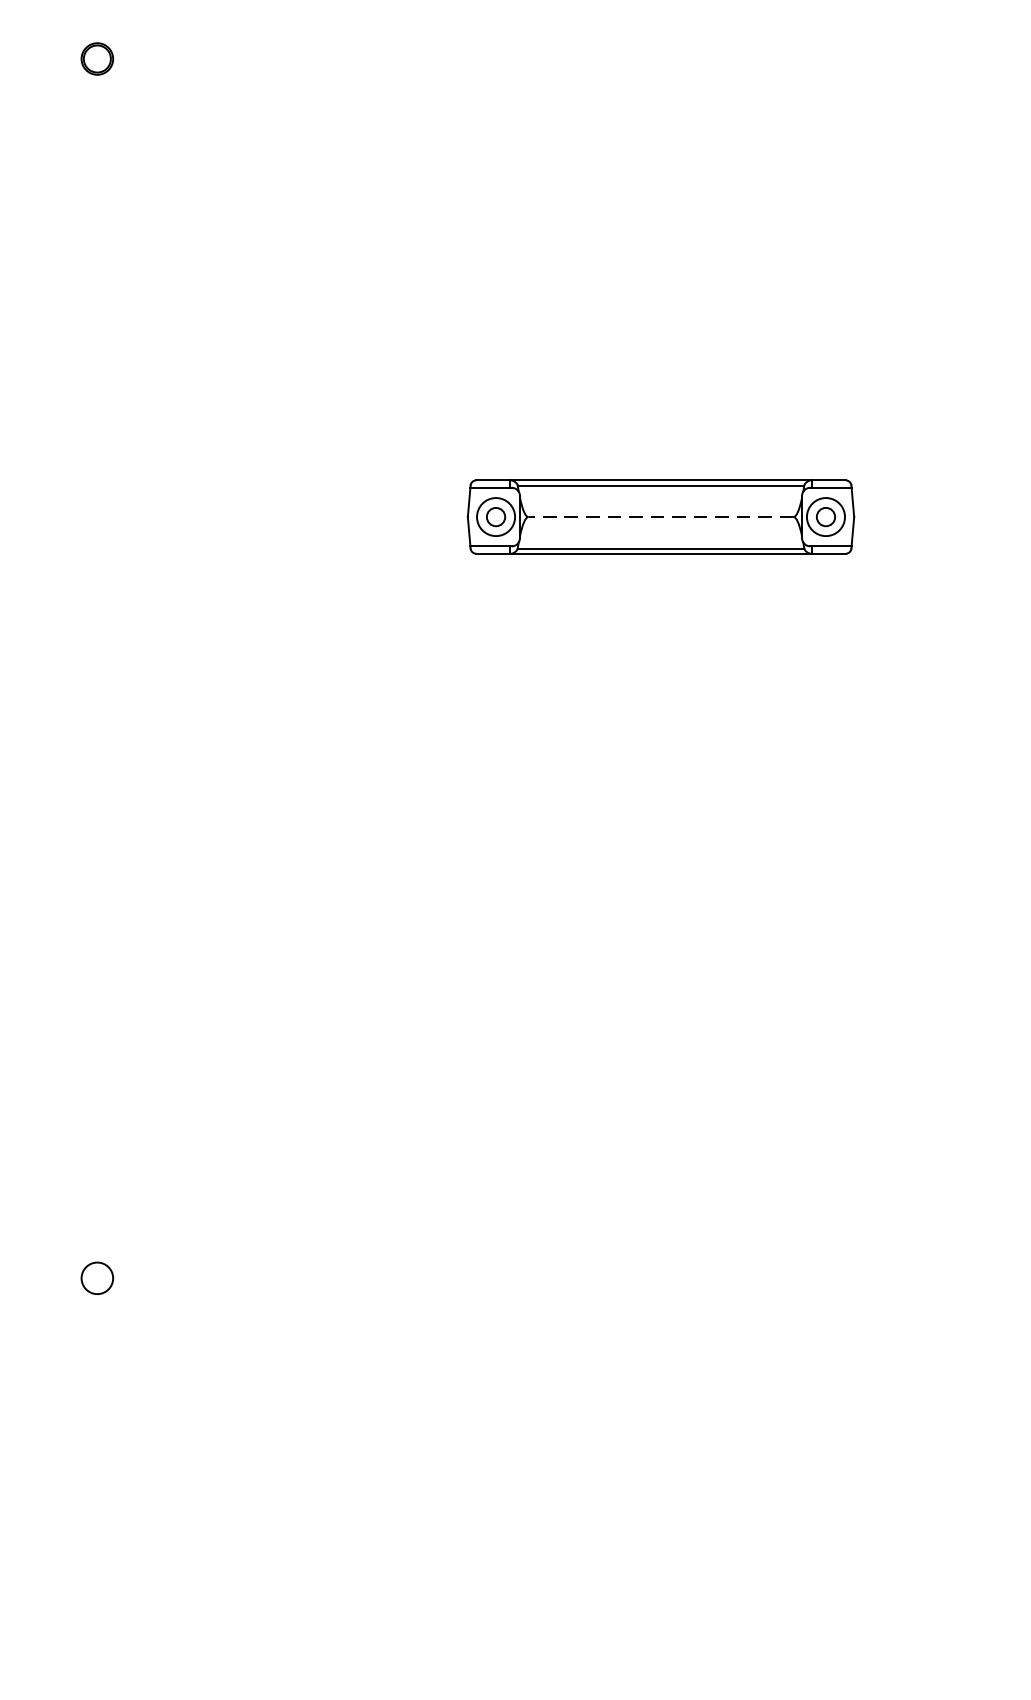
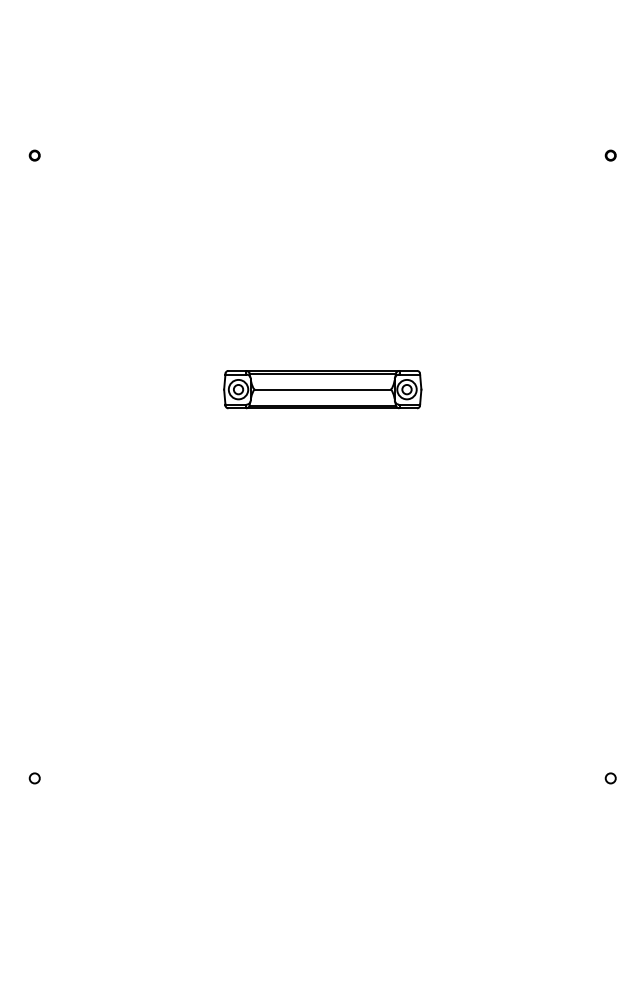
part: (96, 58) -> (34, 155), size x0.62
line: (660, 516) -> (322, 389), dashed -> solid
circle: (96, 1278) -> (34, 778), size x0.62

